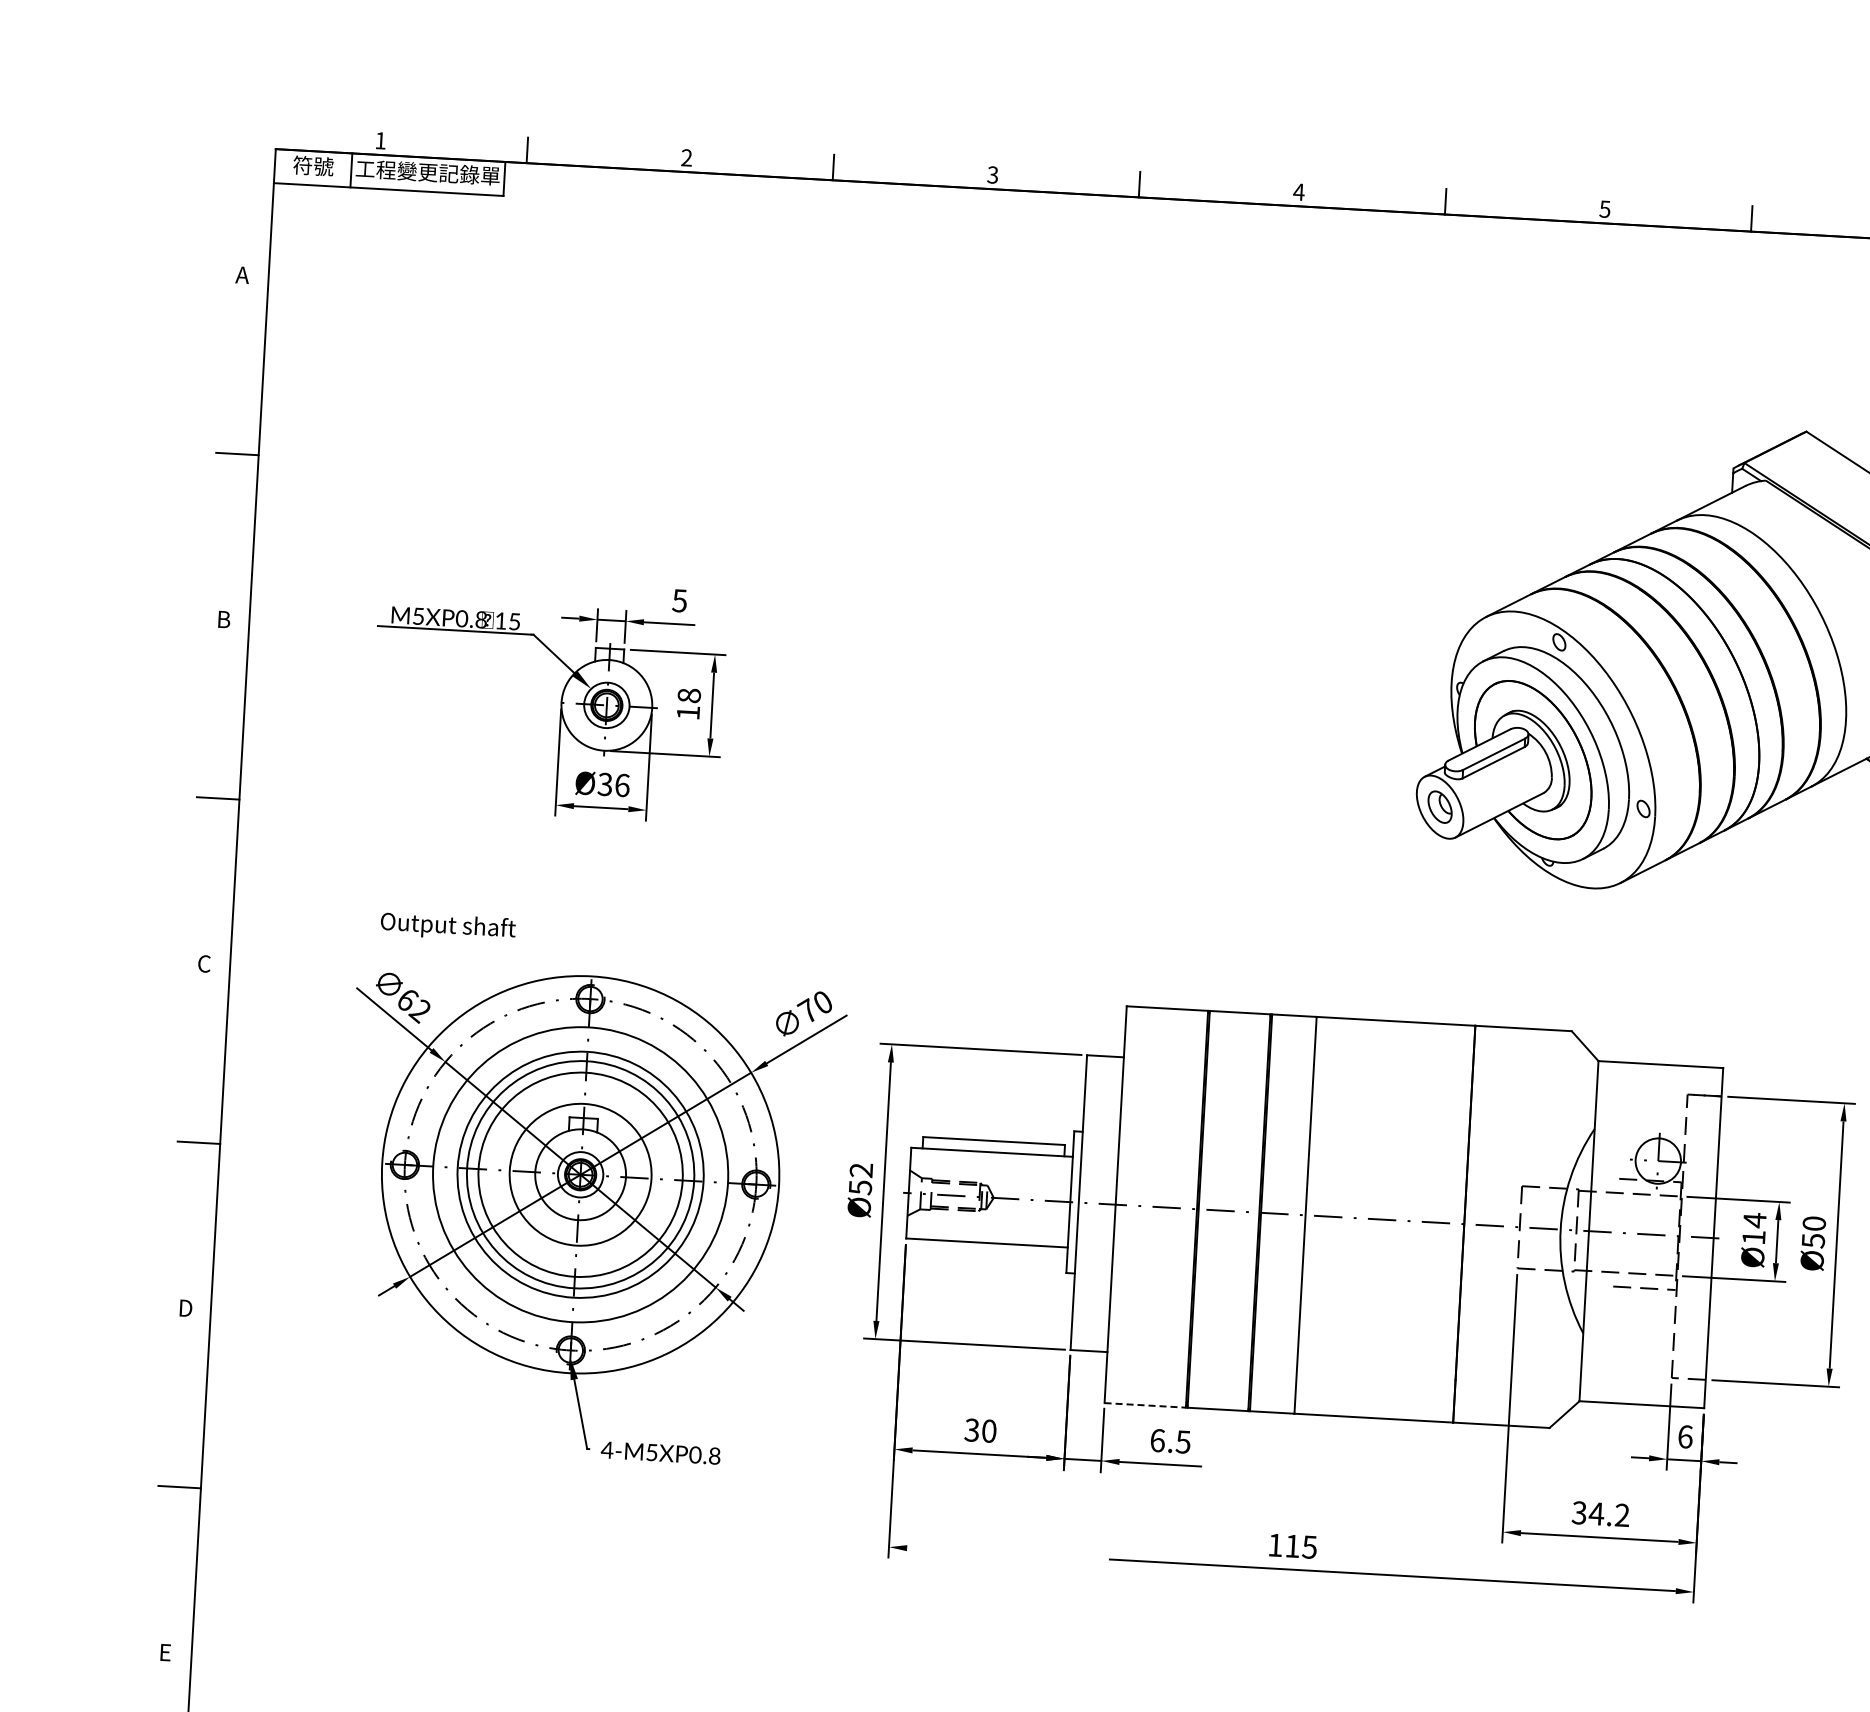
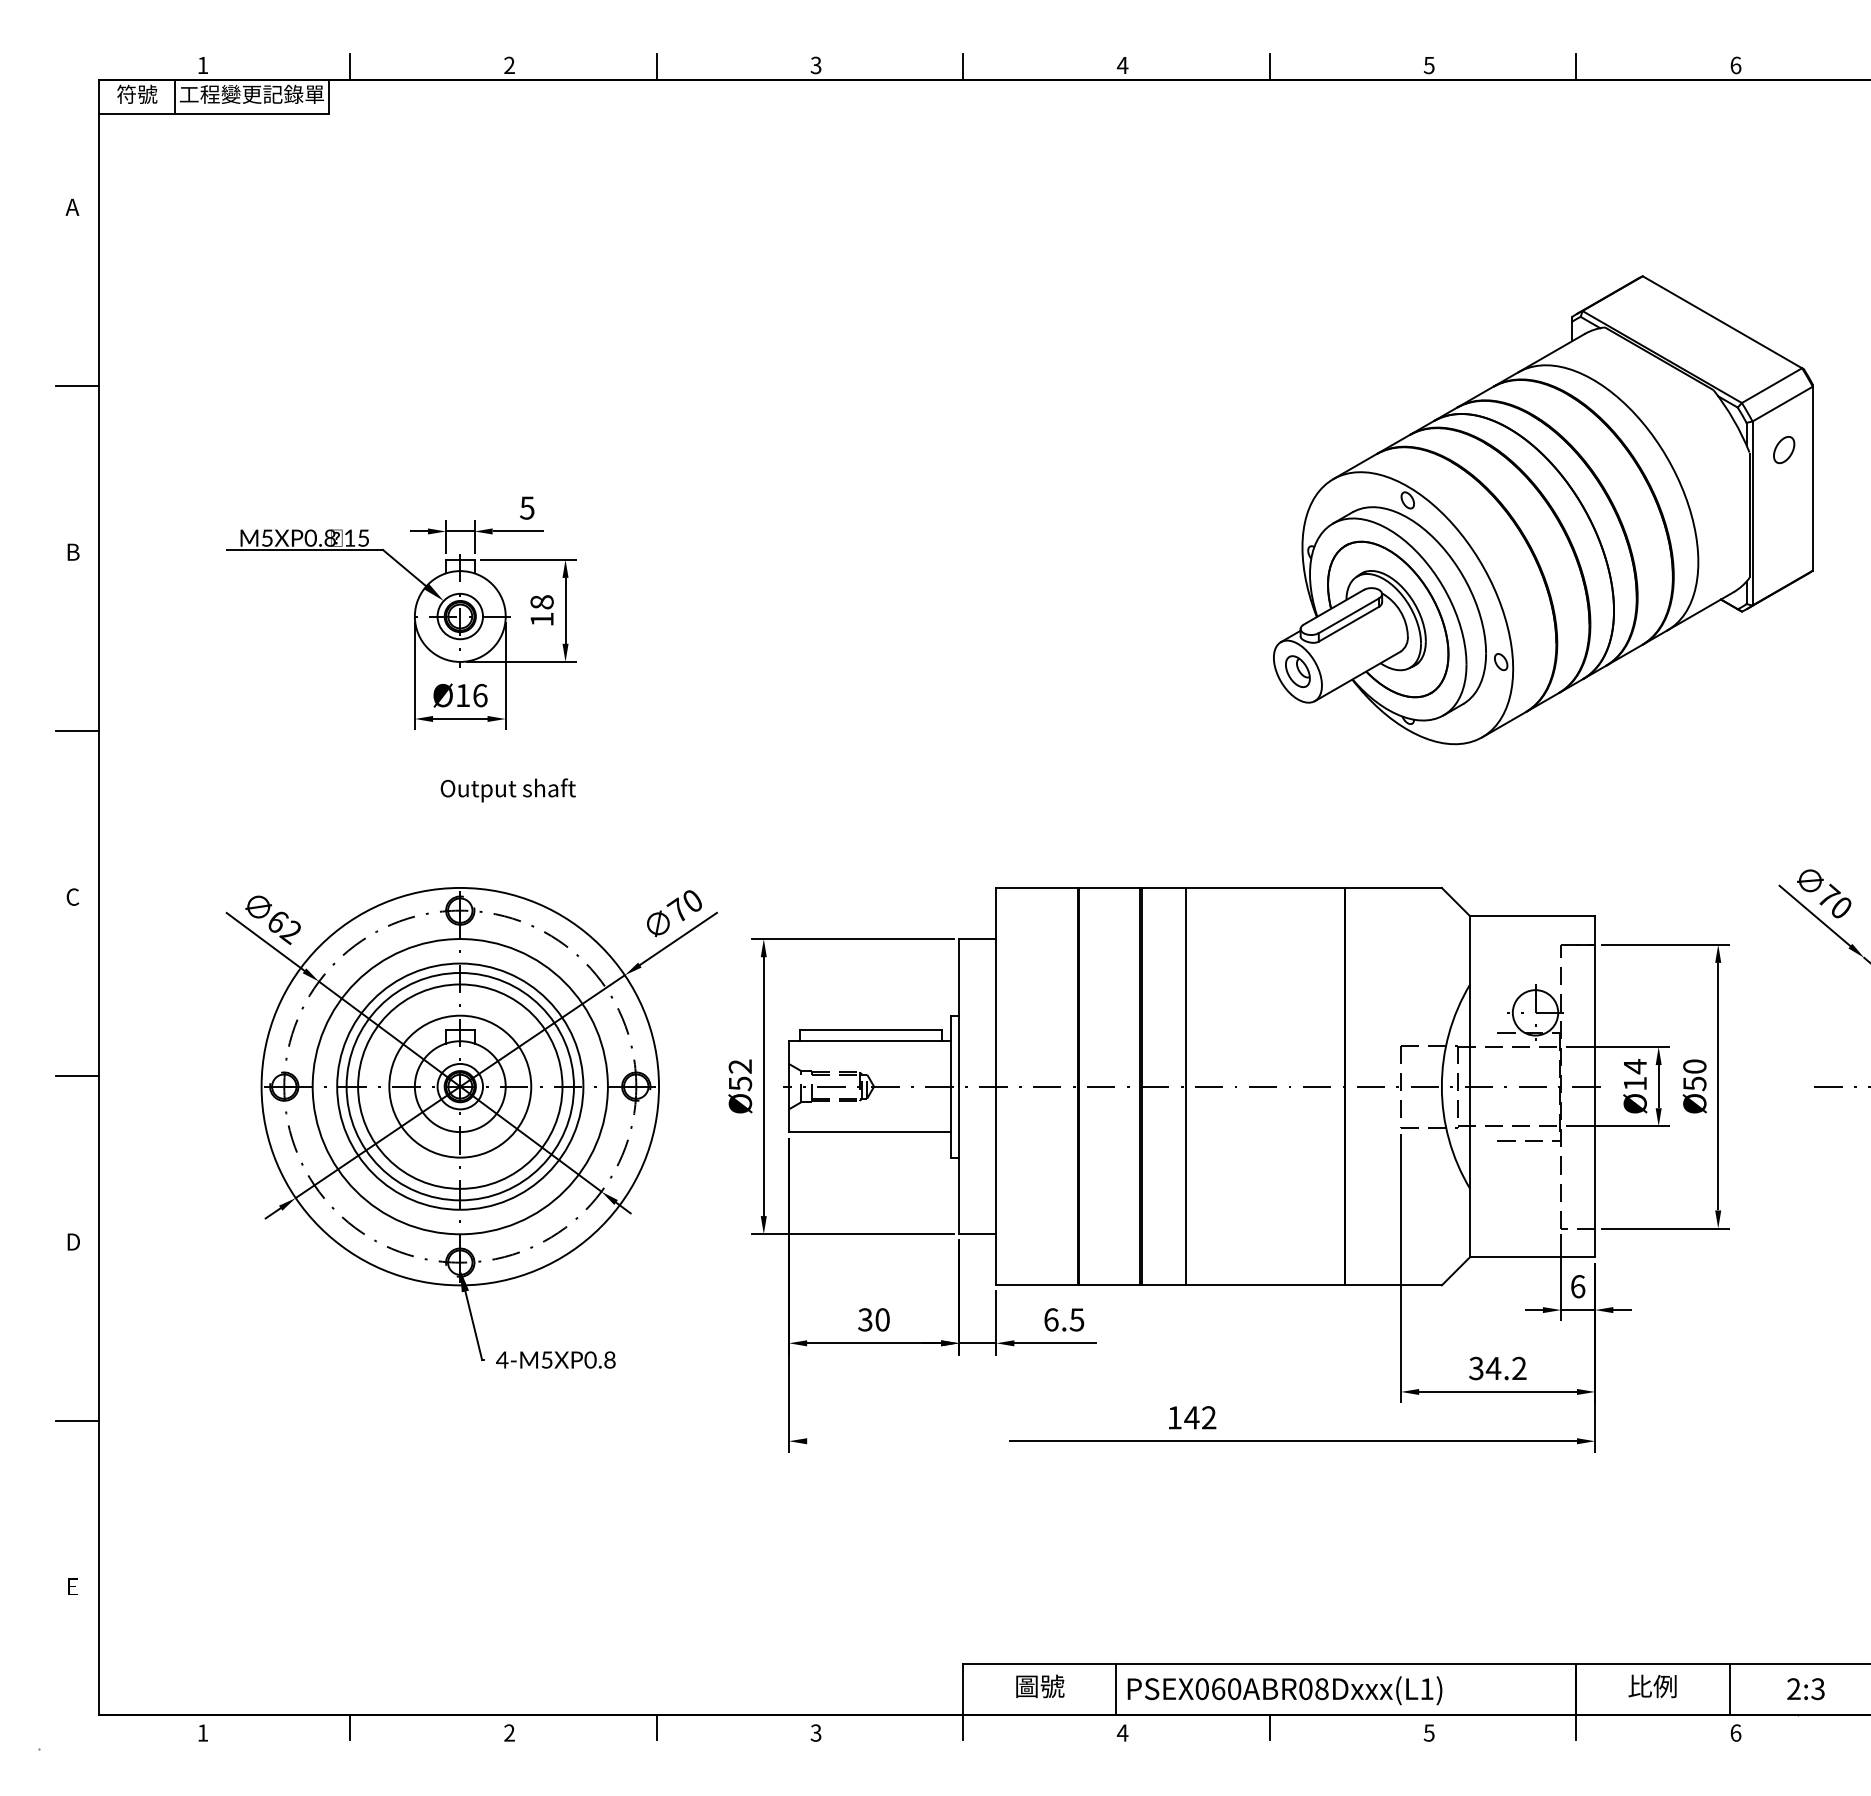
text: (604, 784) -> (462, 695), Ø36 -> Ø16
text: (447, 926) -> (507, 790), moved
line: (1144, 1405) -> (1036, 1285), dashed -> solid
text: (1301, 1546) -> (1200, 1417), 115 -> 142

